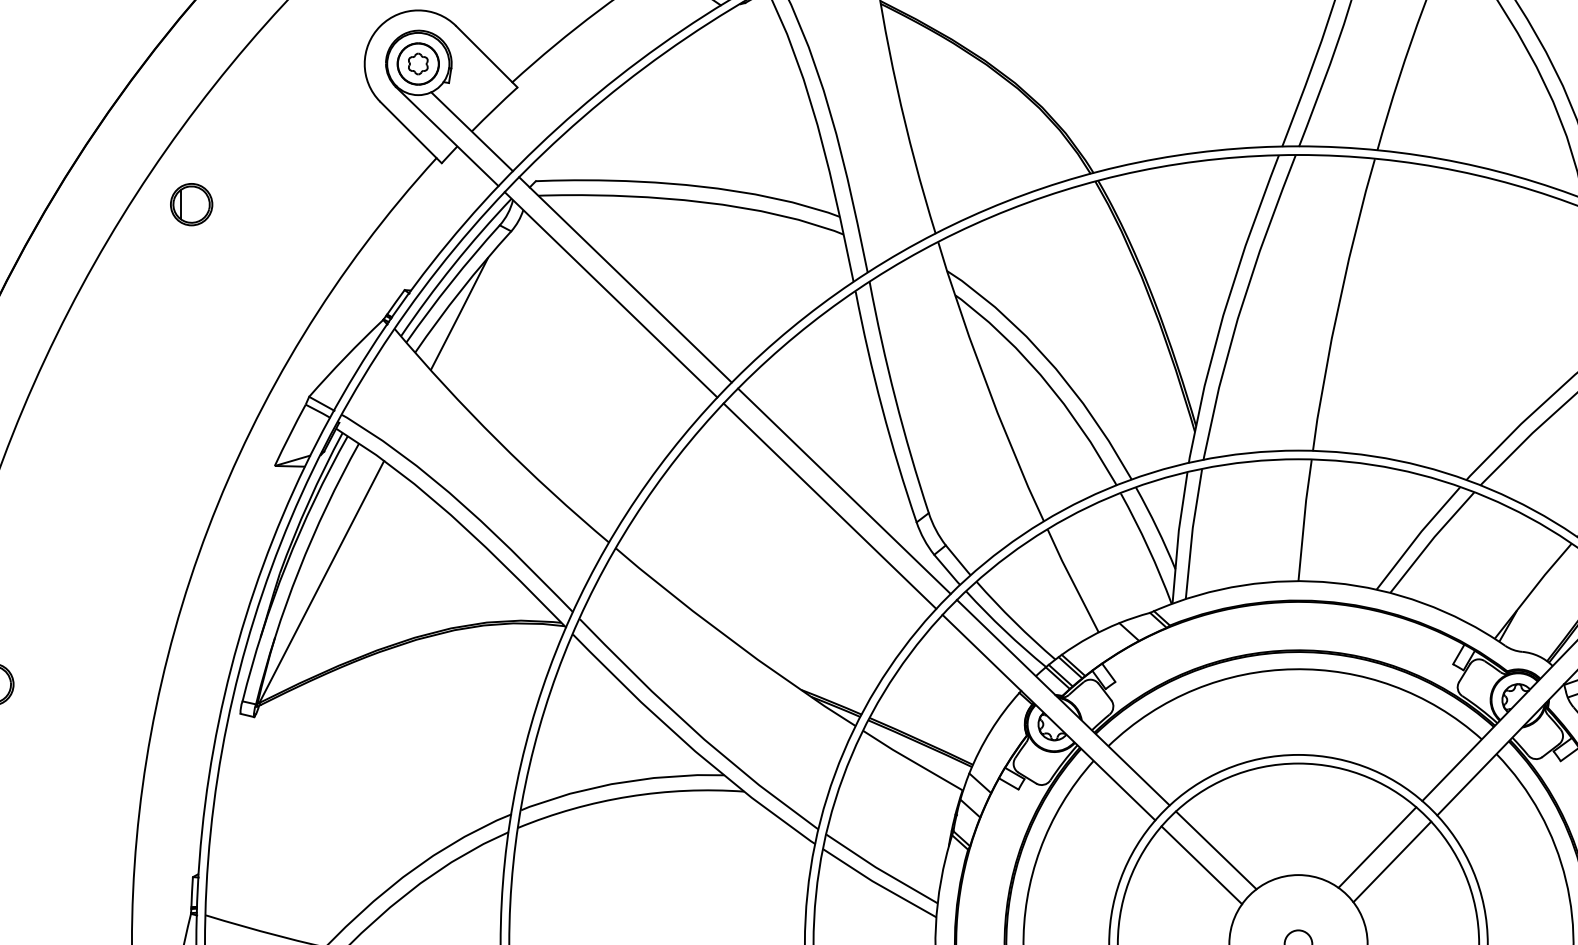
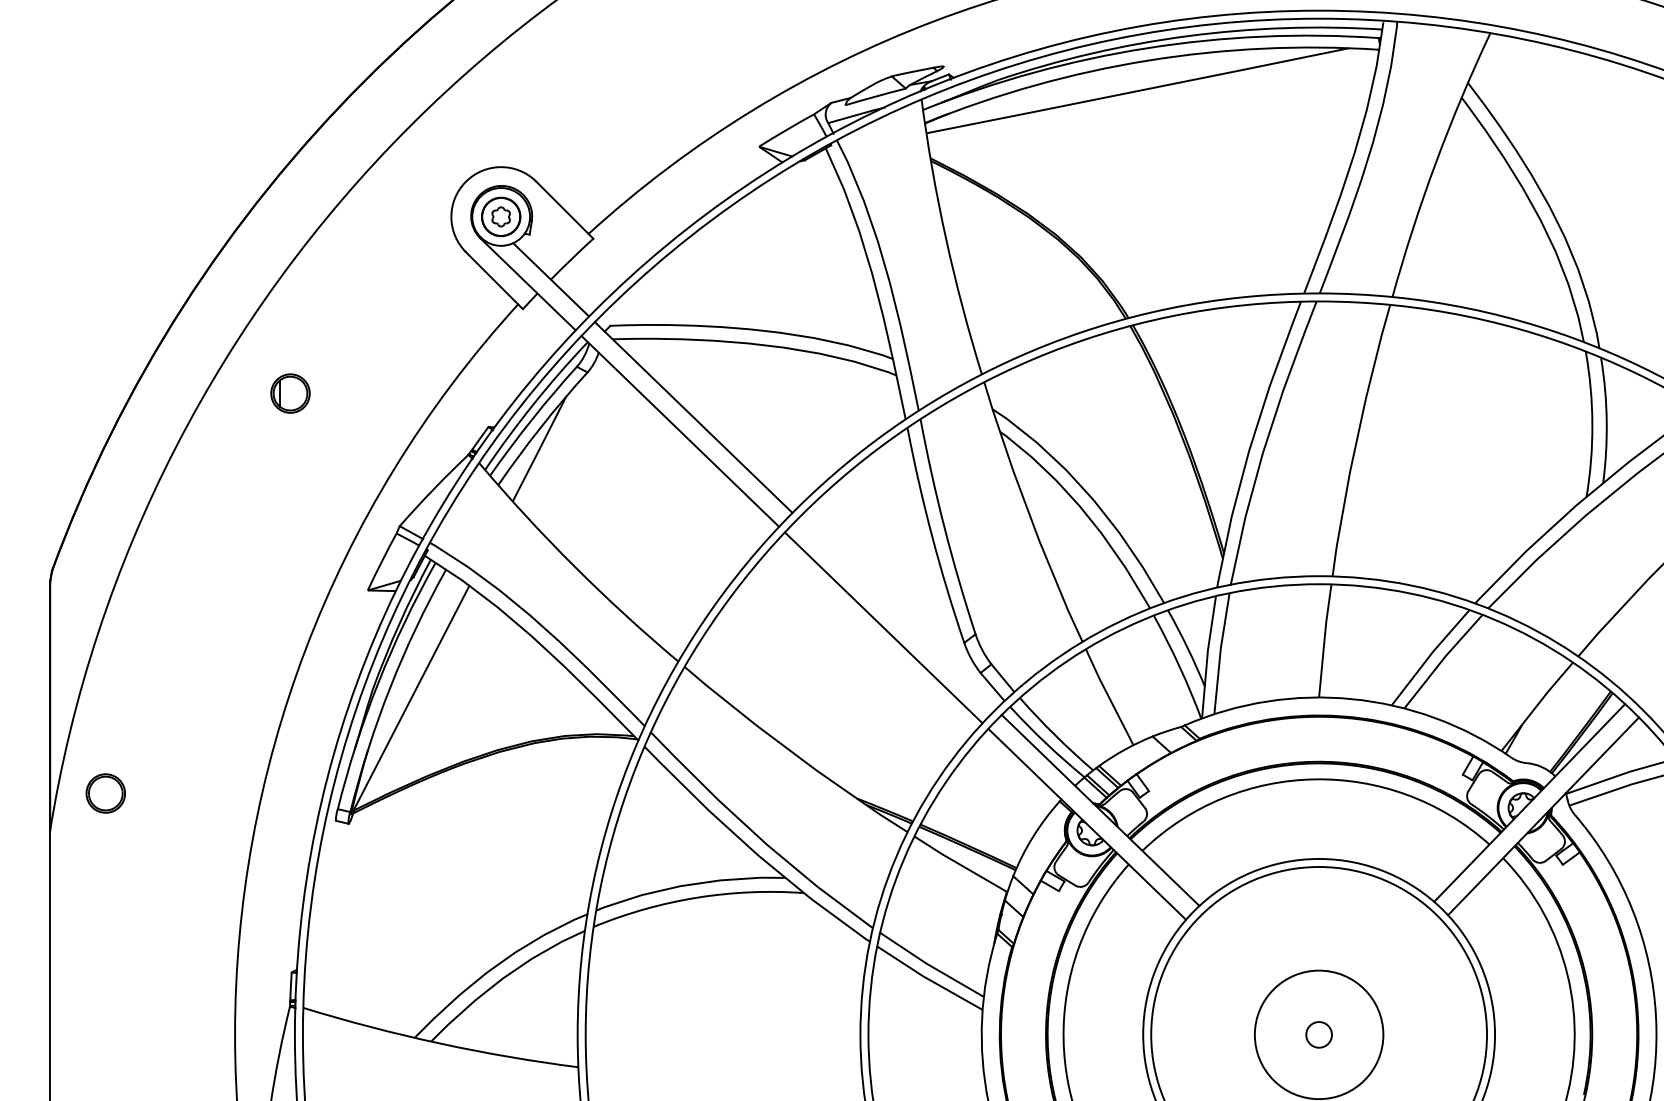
part: (191, 204) -> (290, 393), moved
line: (843, 490) -> (896, 613), removed
line: (1377, 846) -> (1392, 944), removed
line: (1216, 850) -> (1242, 947), removed
line: (1392, 862) -> (1406, 958), removed
line: (1200, 865) -> (1228, 961), removed

